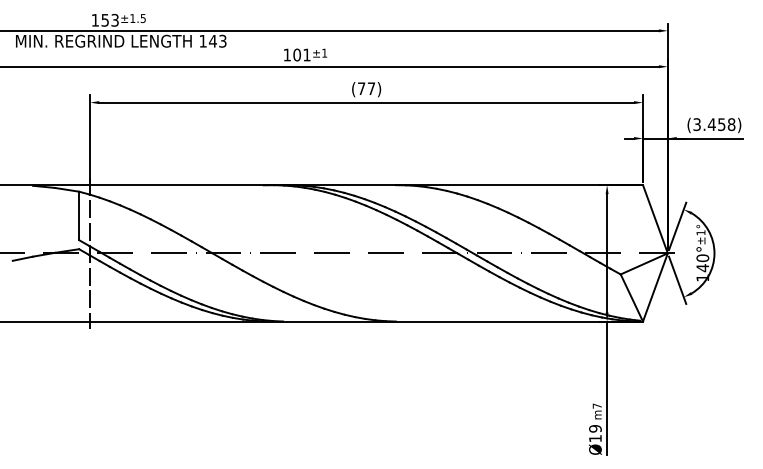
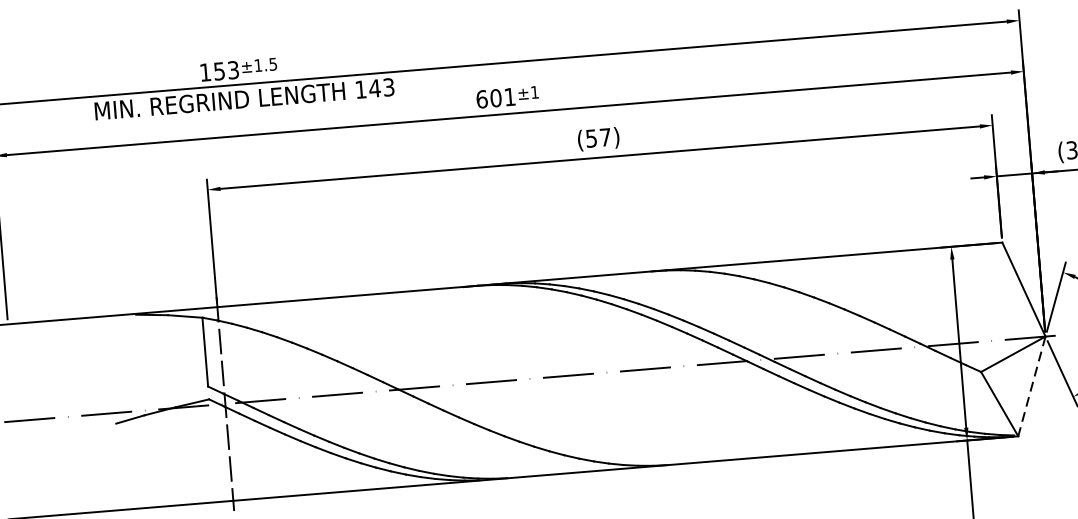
text: (287, 54) -> (482, 98), 101 -> 601
text: (361, 88) -> (591, 138), (77) -> (57)
line: (655, 287) -> (1032, 386), solid -> dashed

